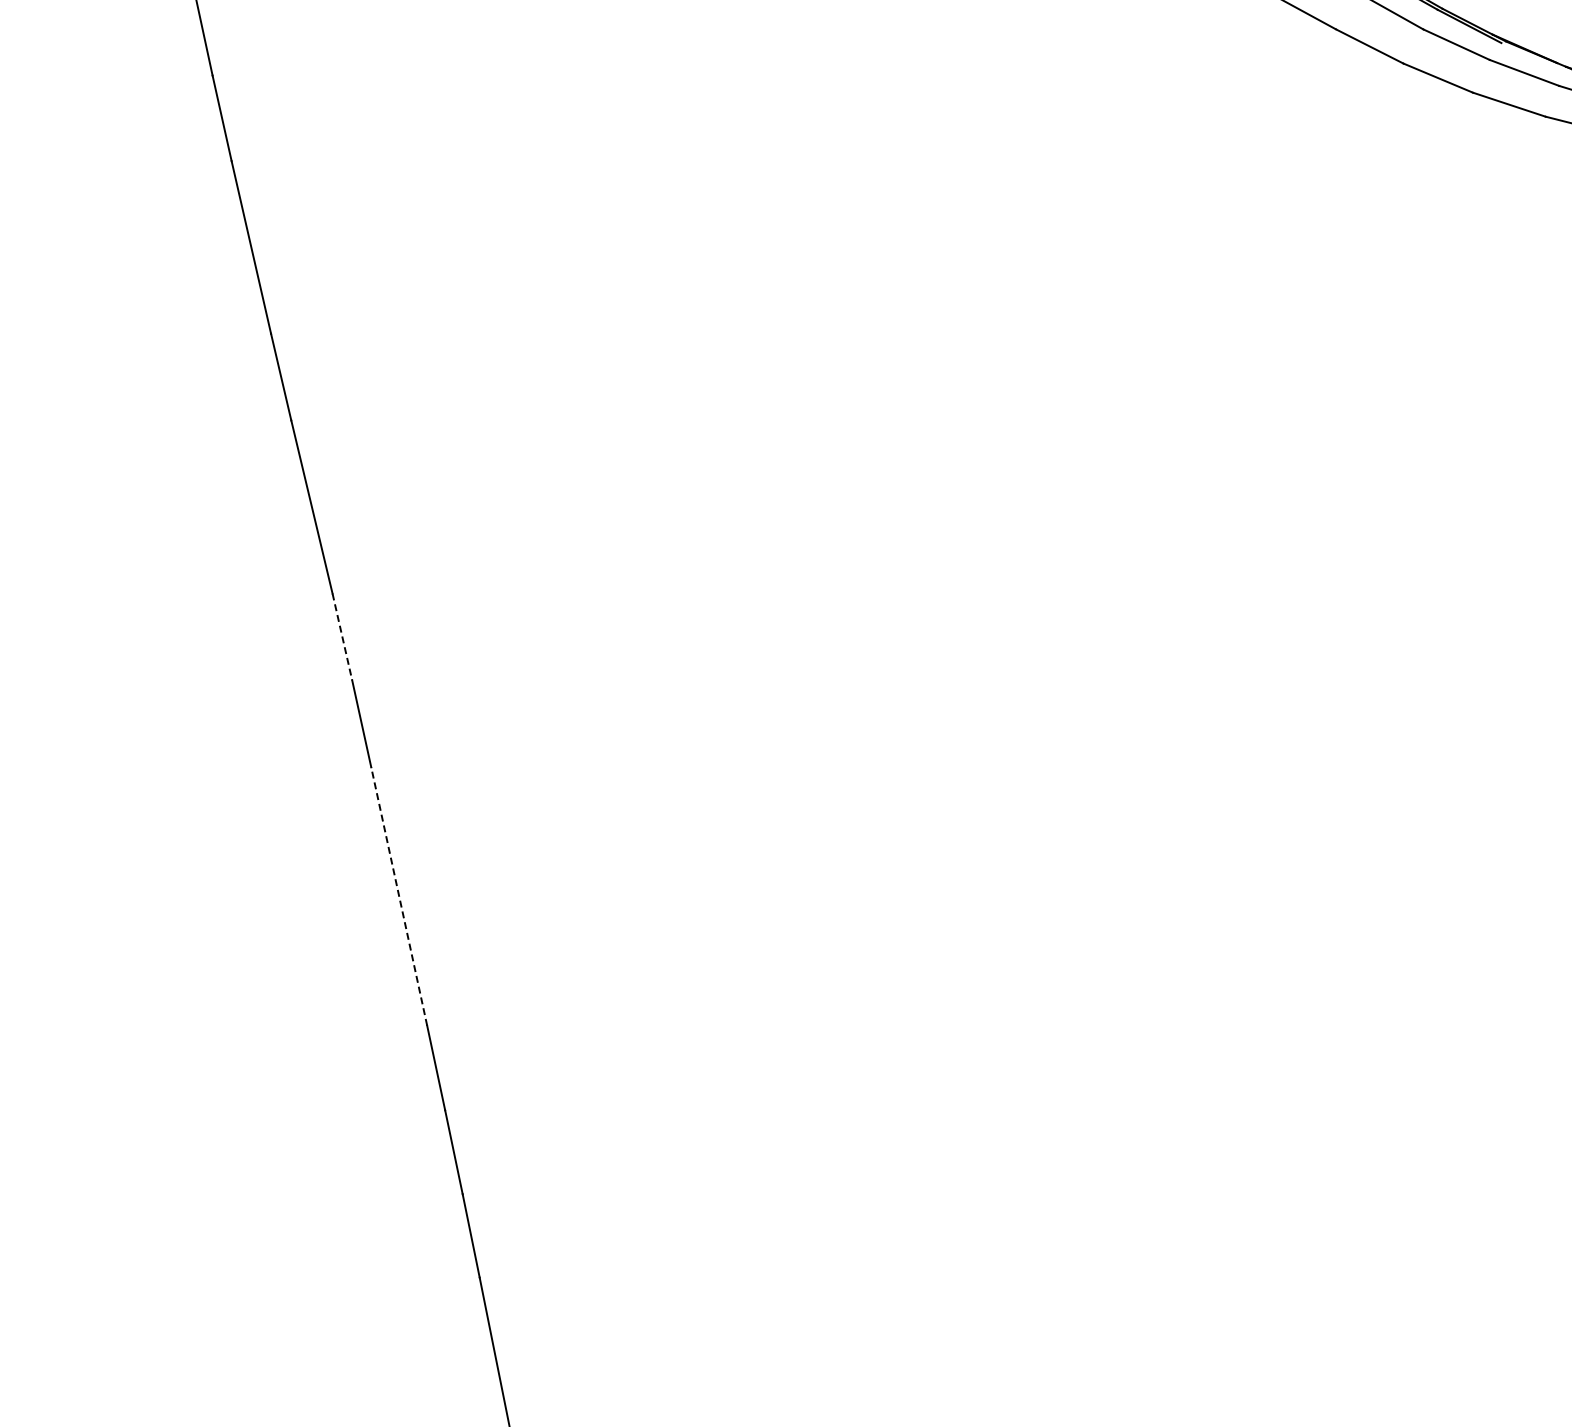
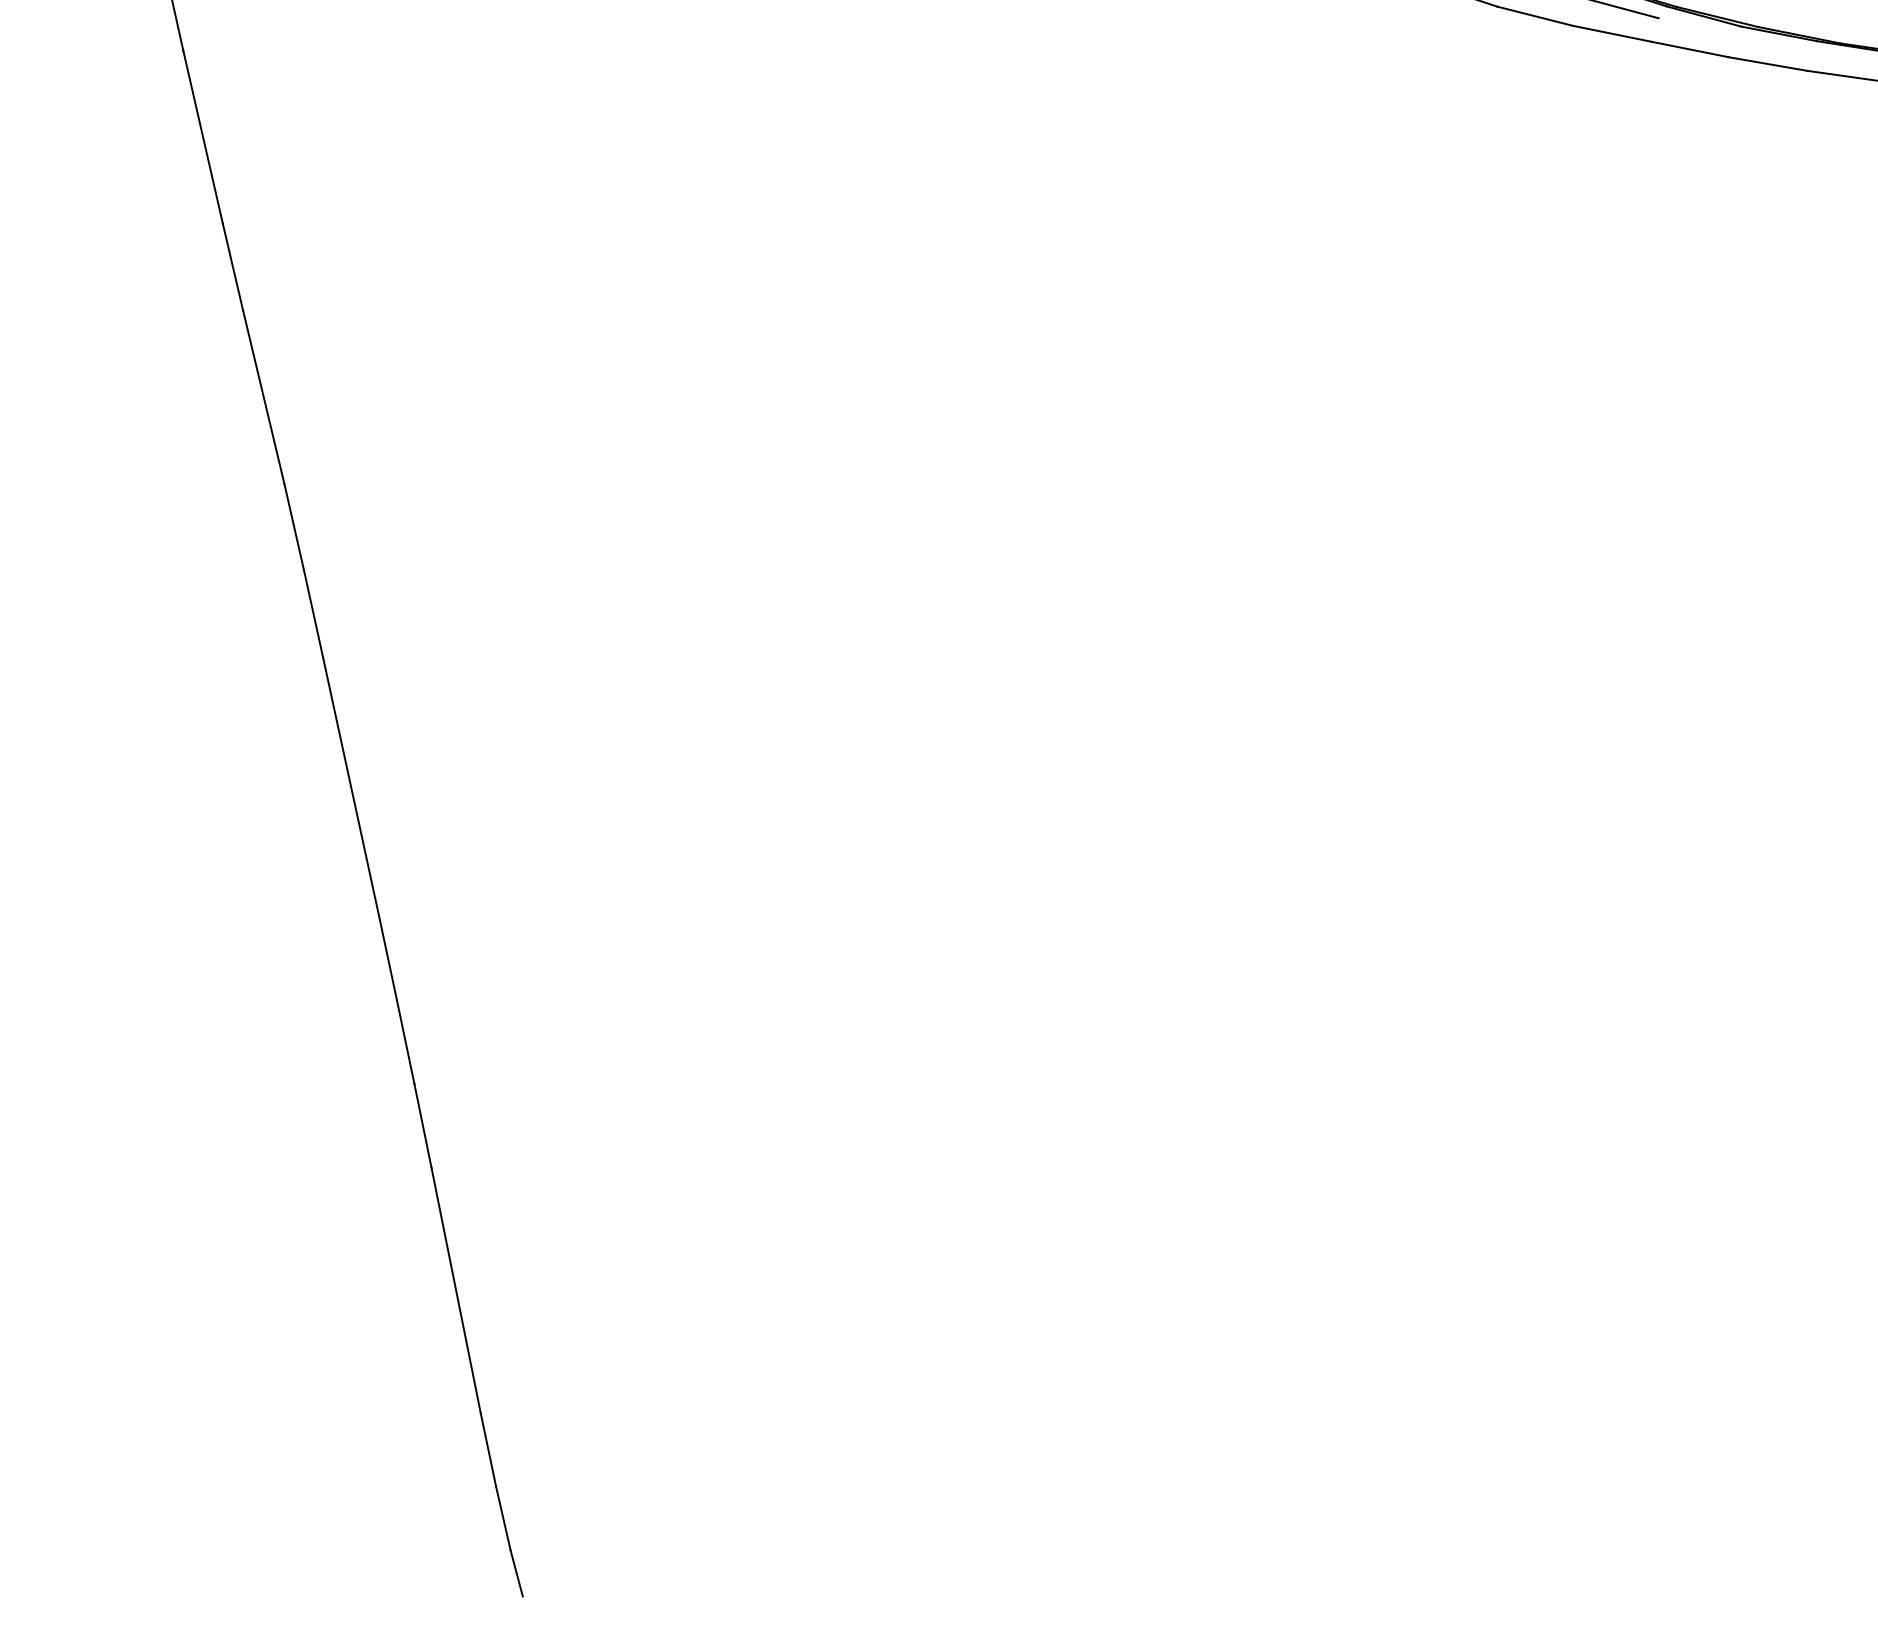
line: (342, 637) -> (294, 527), dashed -> solid
line: (398, 896) -> (350, 786), dashed -> solid

